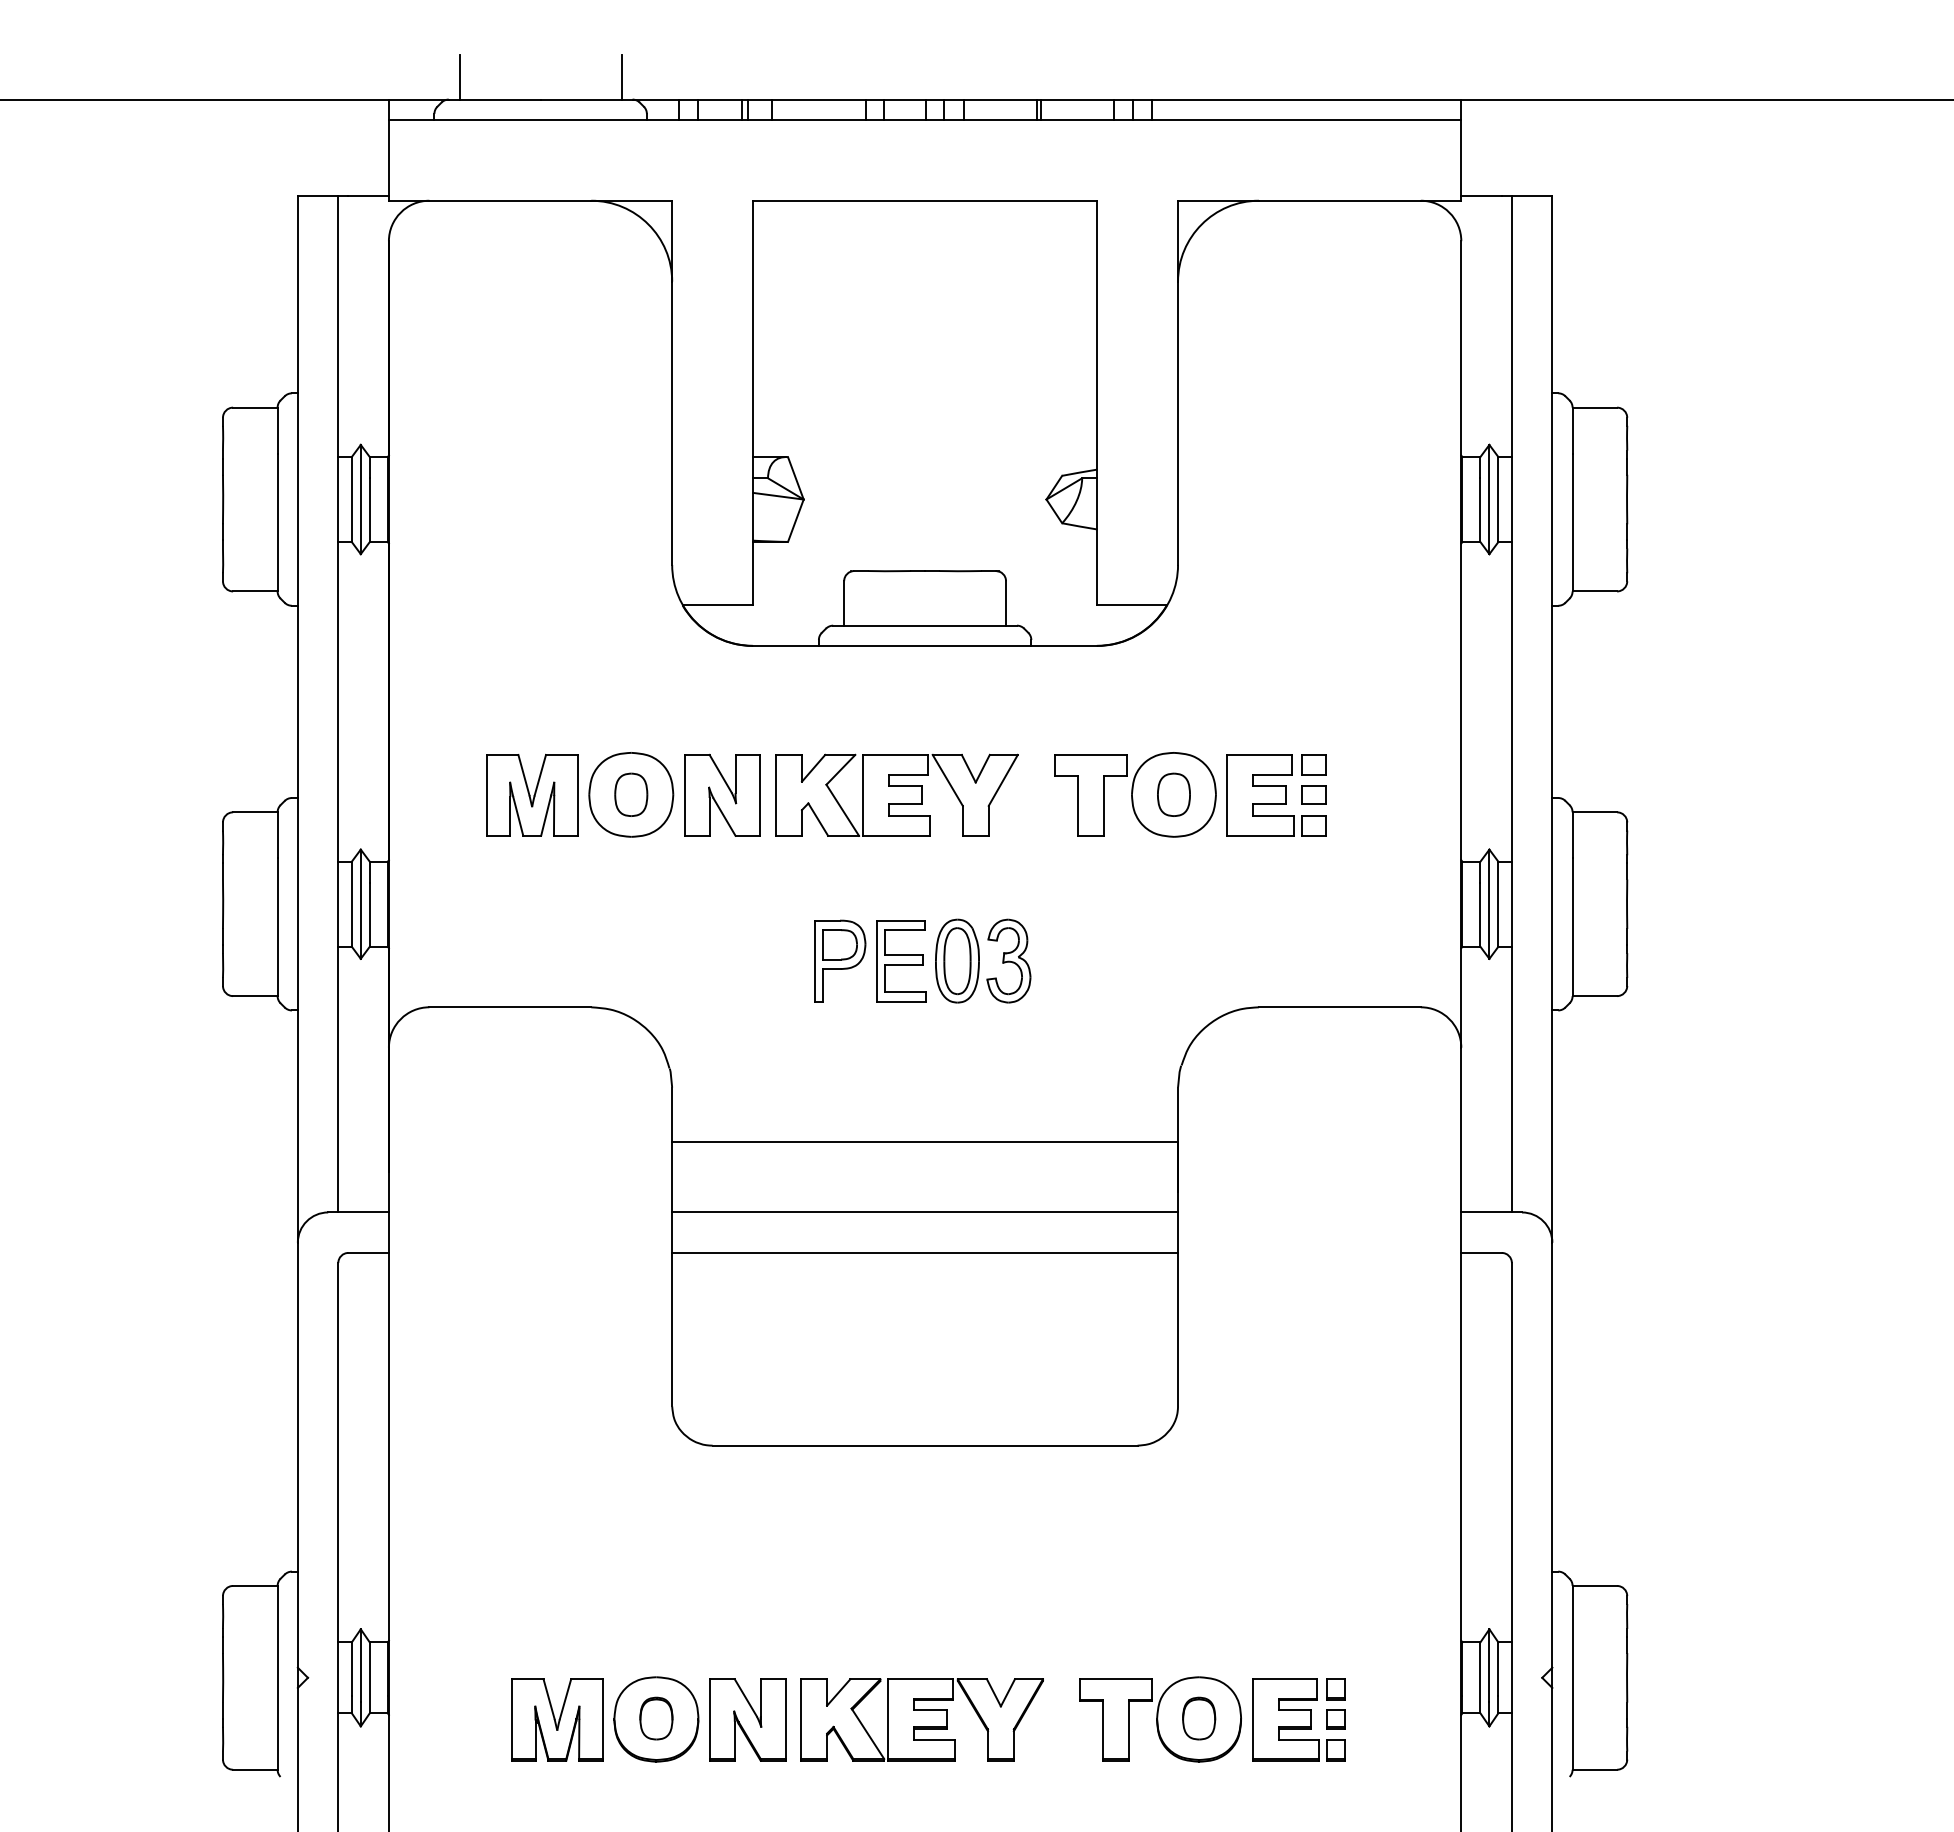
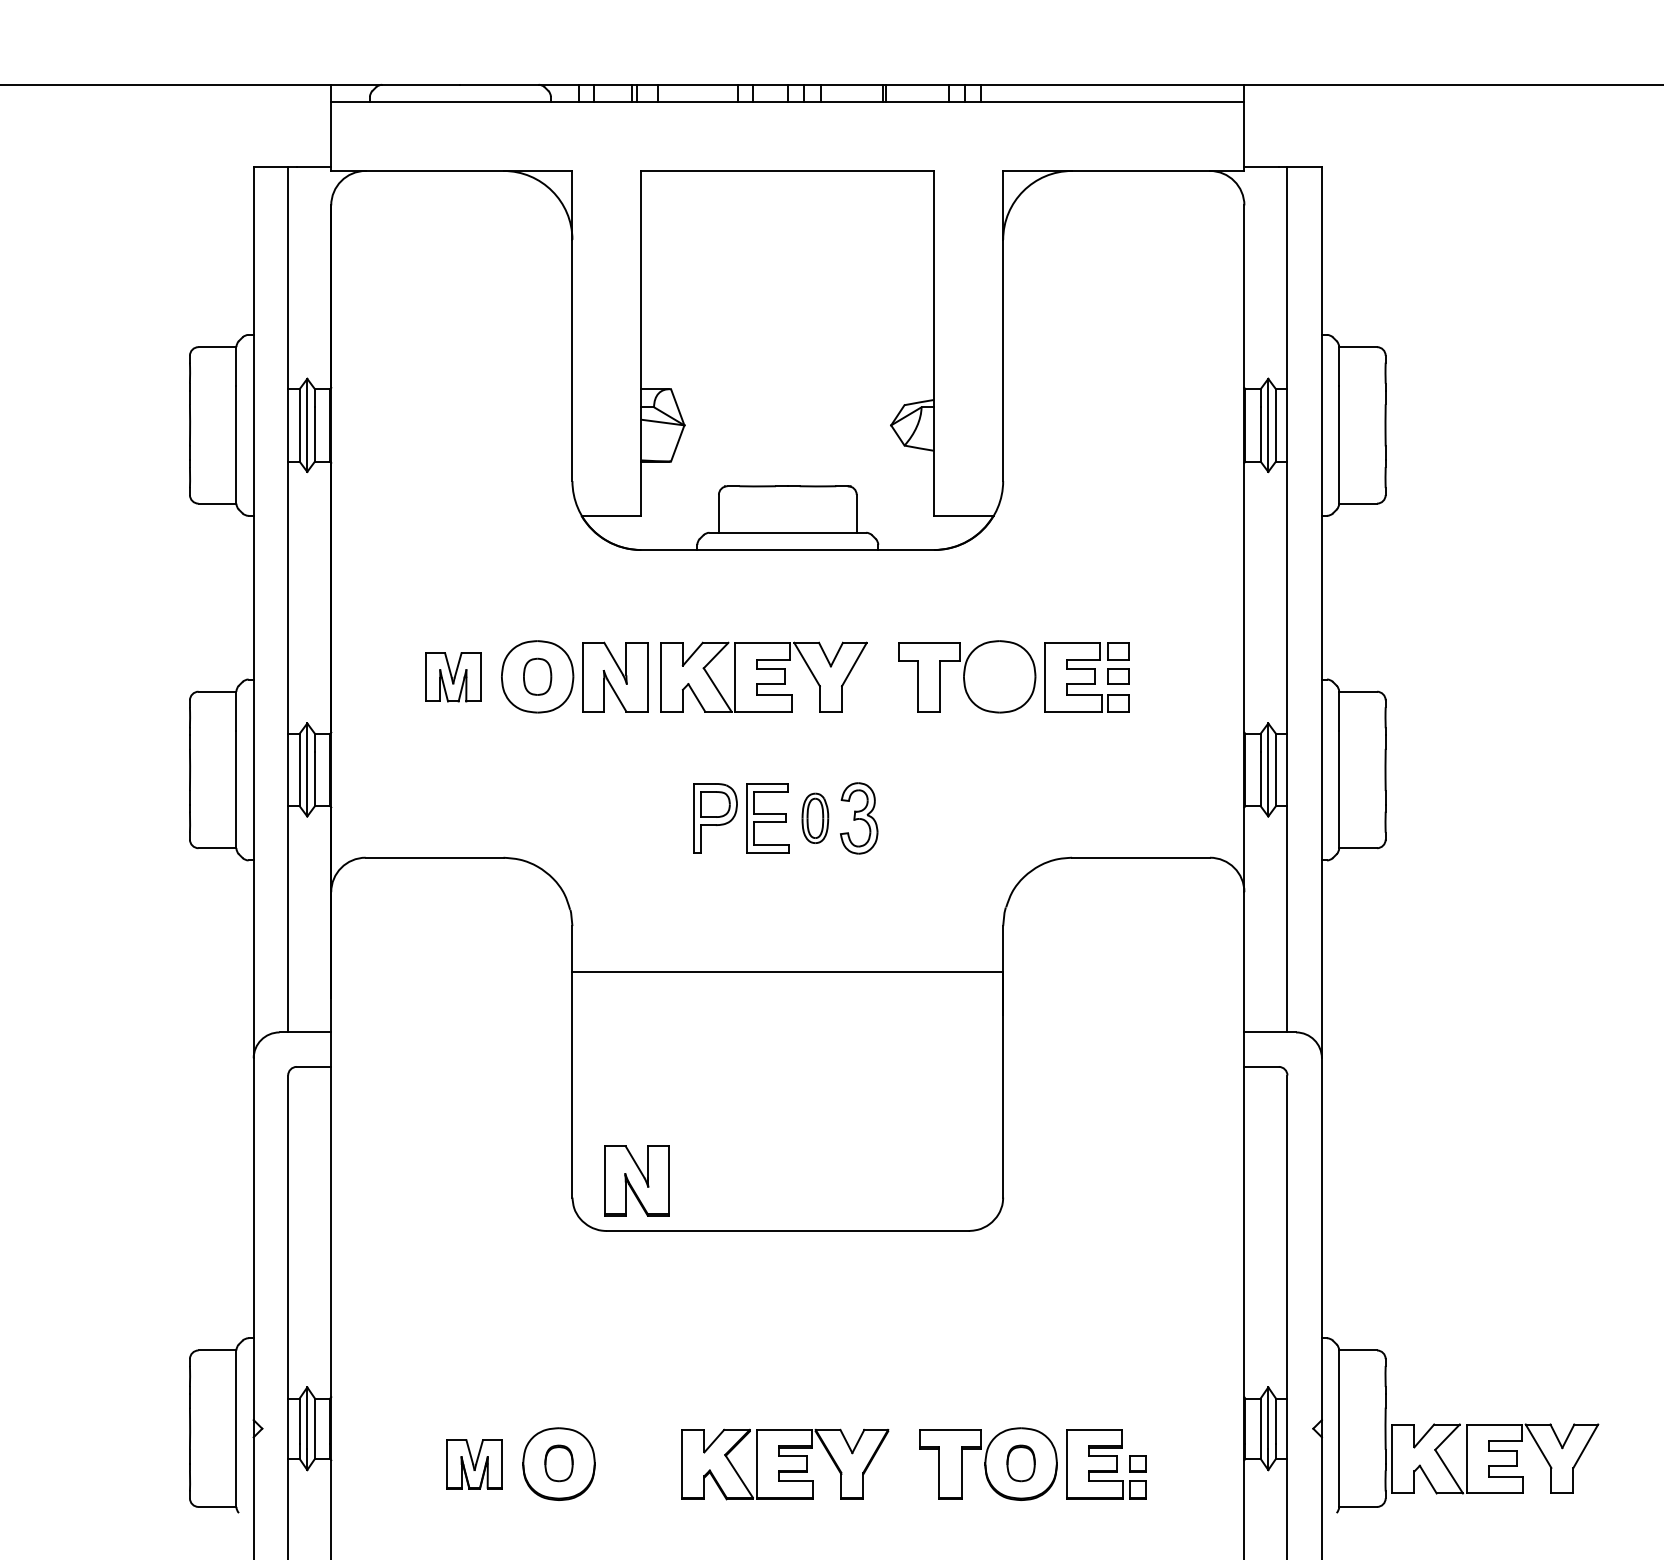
line: (459, 77) -> (391, 66), removed
line: (621, 77) -> (529, 66), removed
part: (1173, 794) -> (999, 676), removed
part: (532, 795) -> (453, 677), size x0.7
part: (957, 960) -> (815, 817), size x0.7
line: (925, 1212) -> (788, 1032), removed
line: (925, 1252) -> (788, 1066), removed
part: (1335, 1689) -> (1137, 1438), removed
part: (1755, 1712) -> (1494, 1458), added
part: (557, 1719) -> (474, 1464), size x0.7
part: (747, 1719) -> (636, 1180), moved

